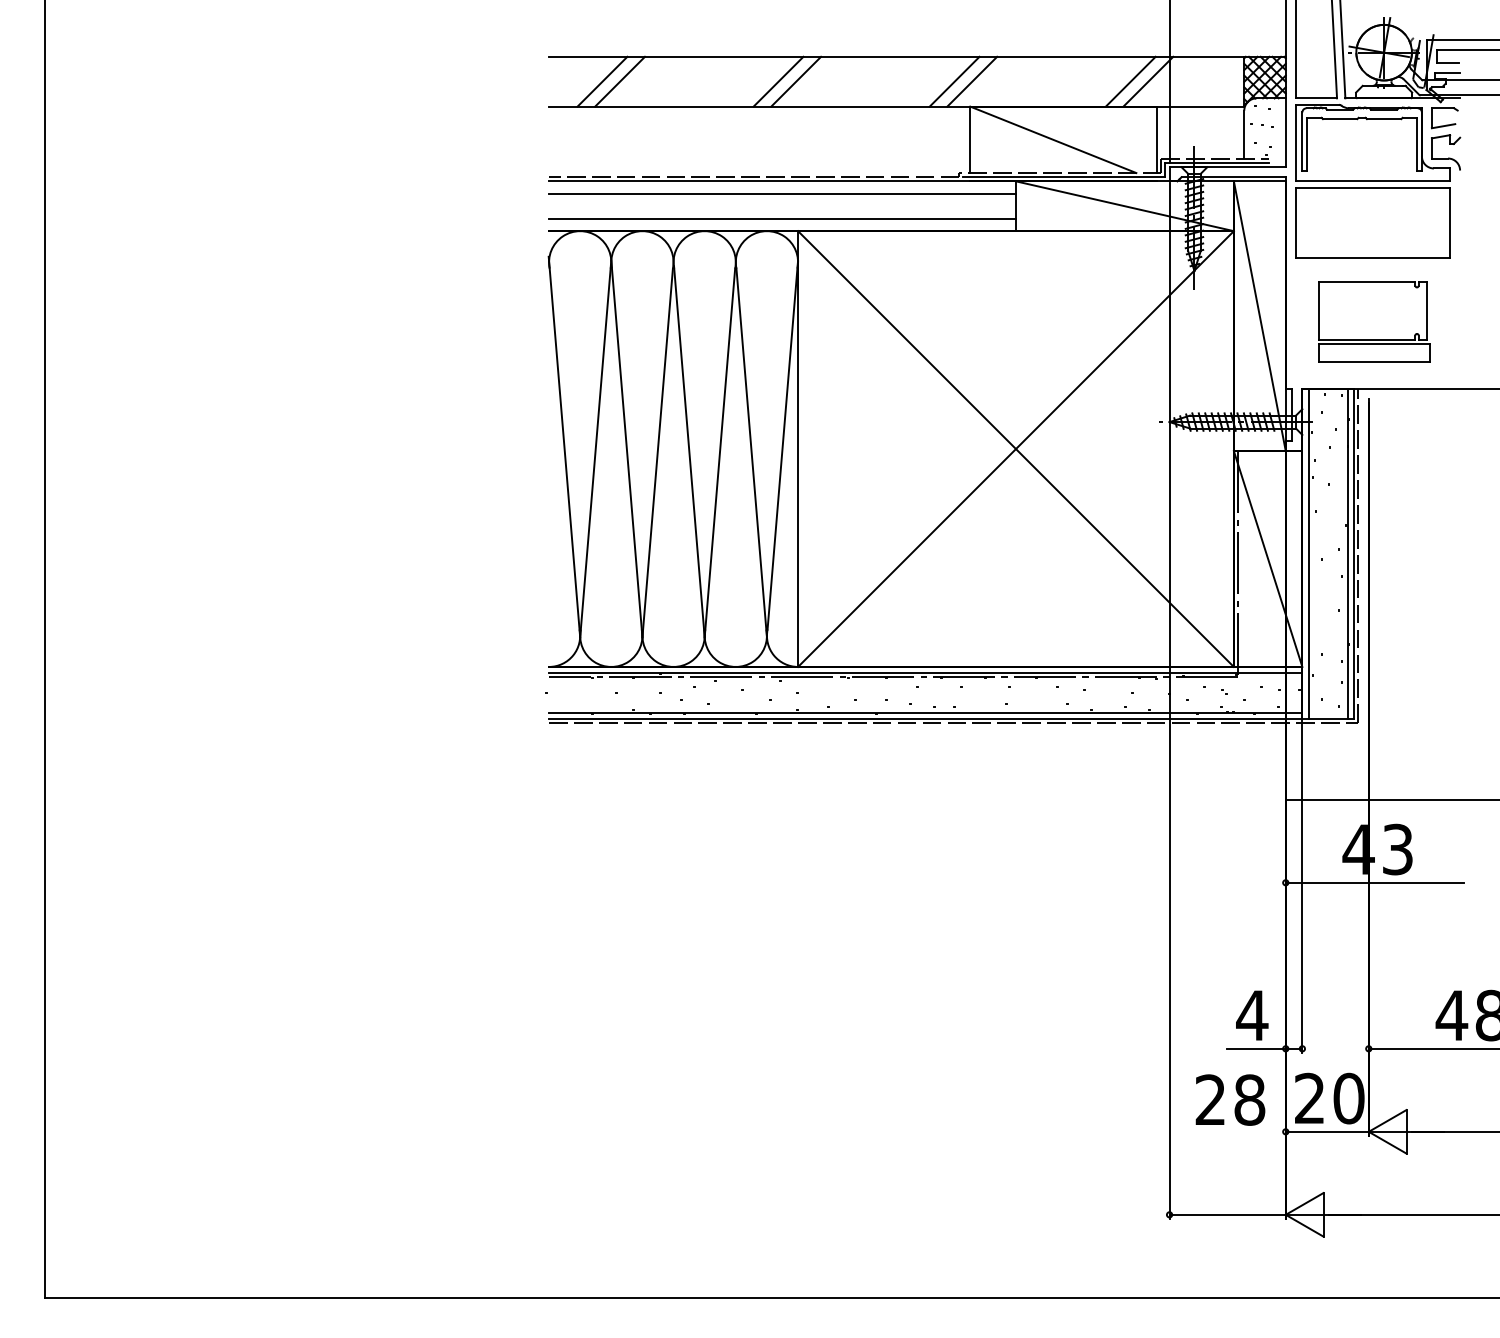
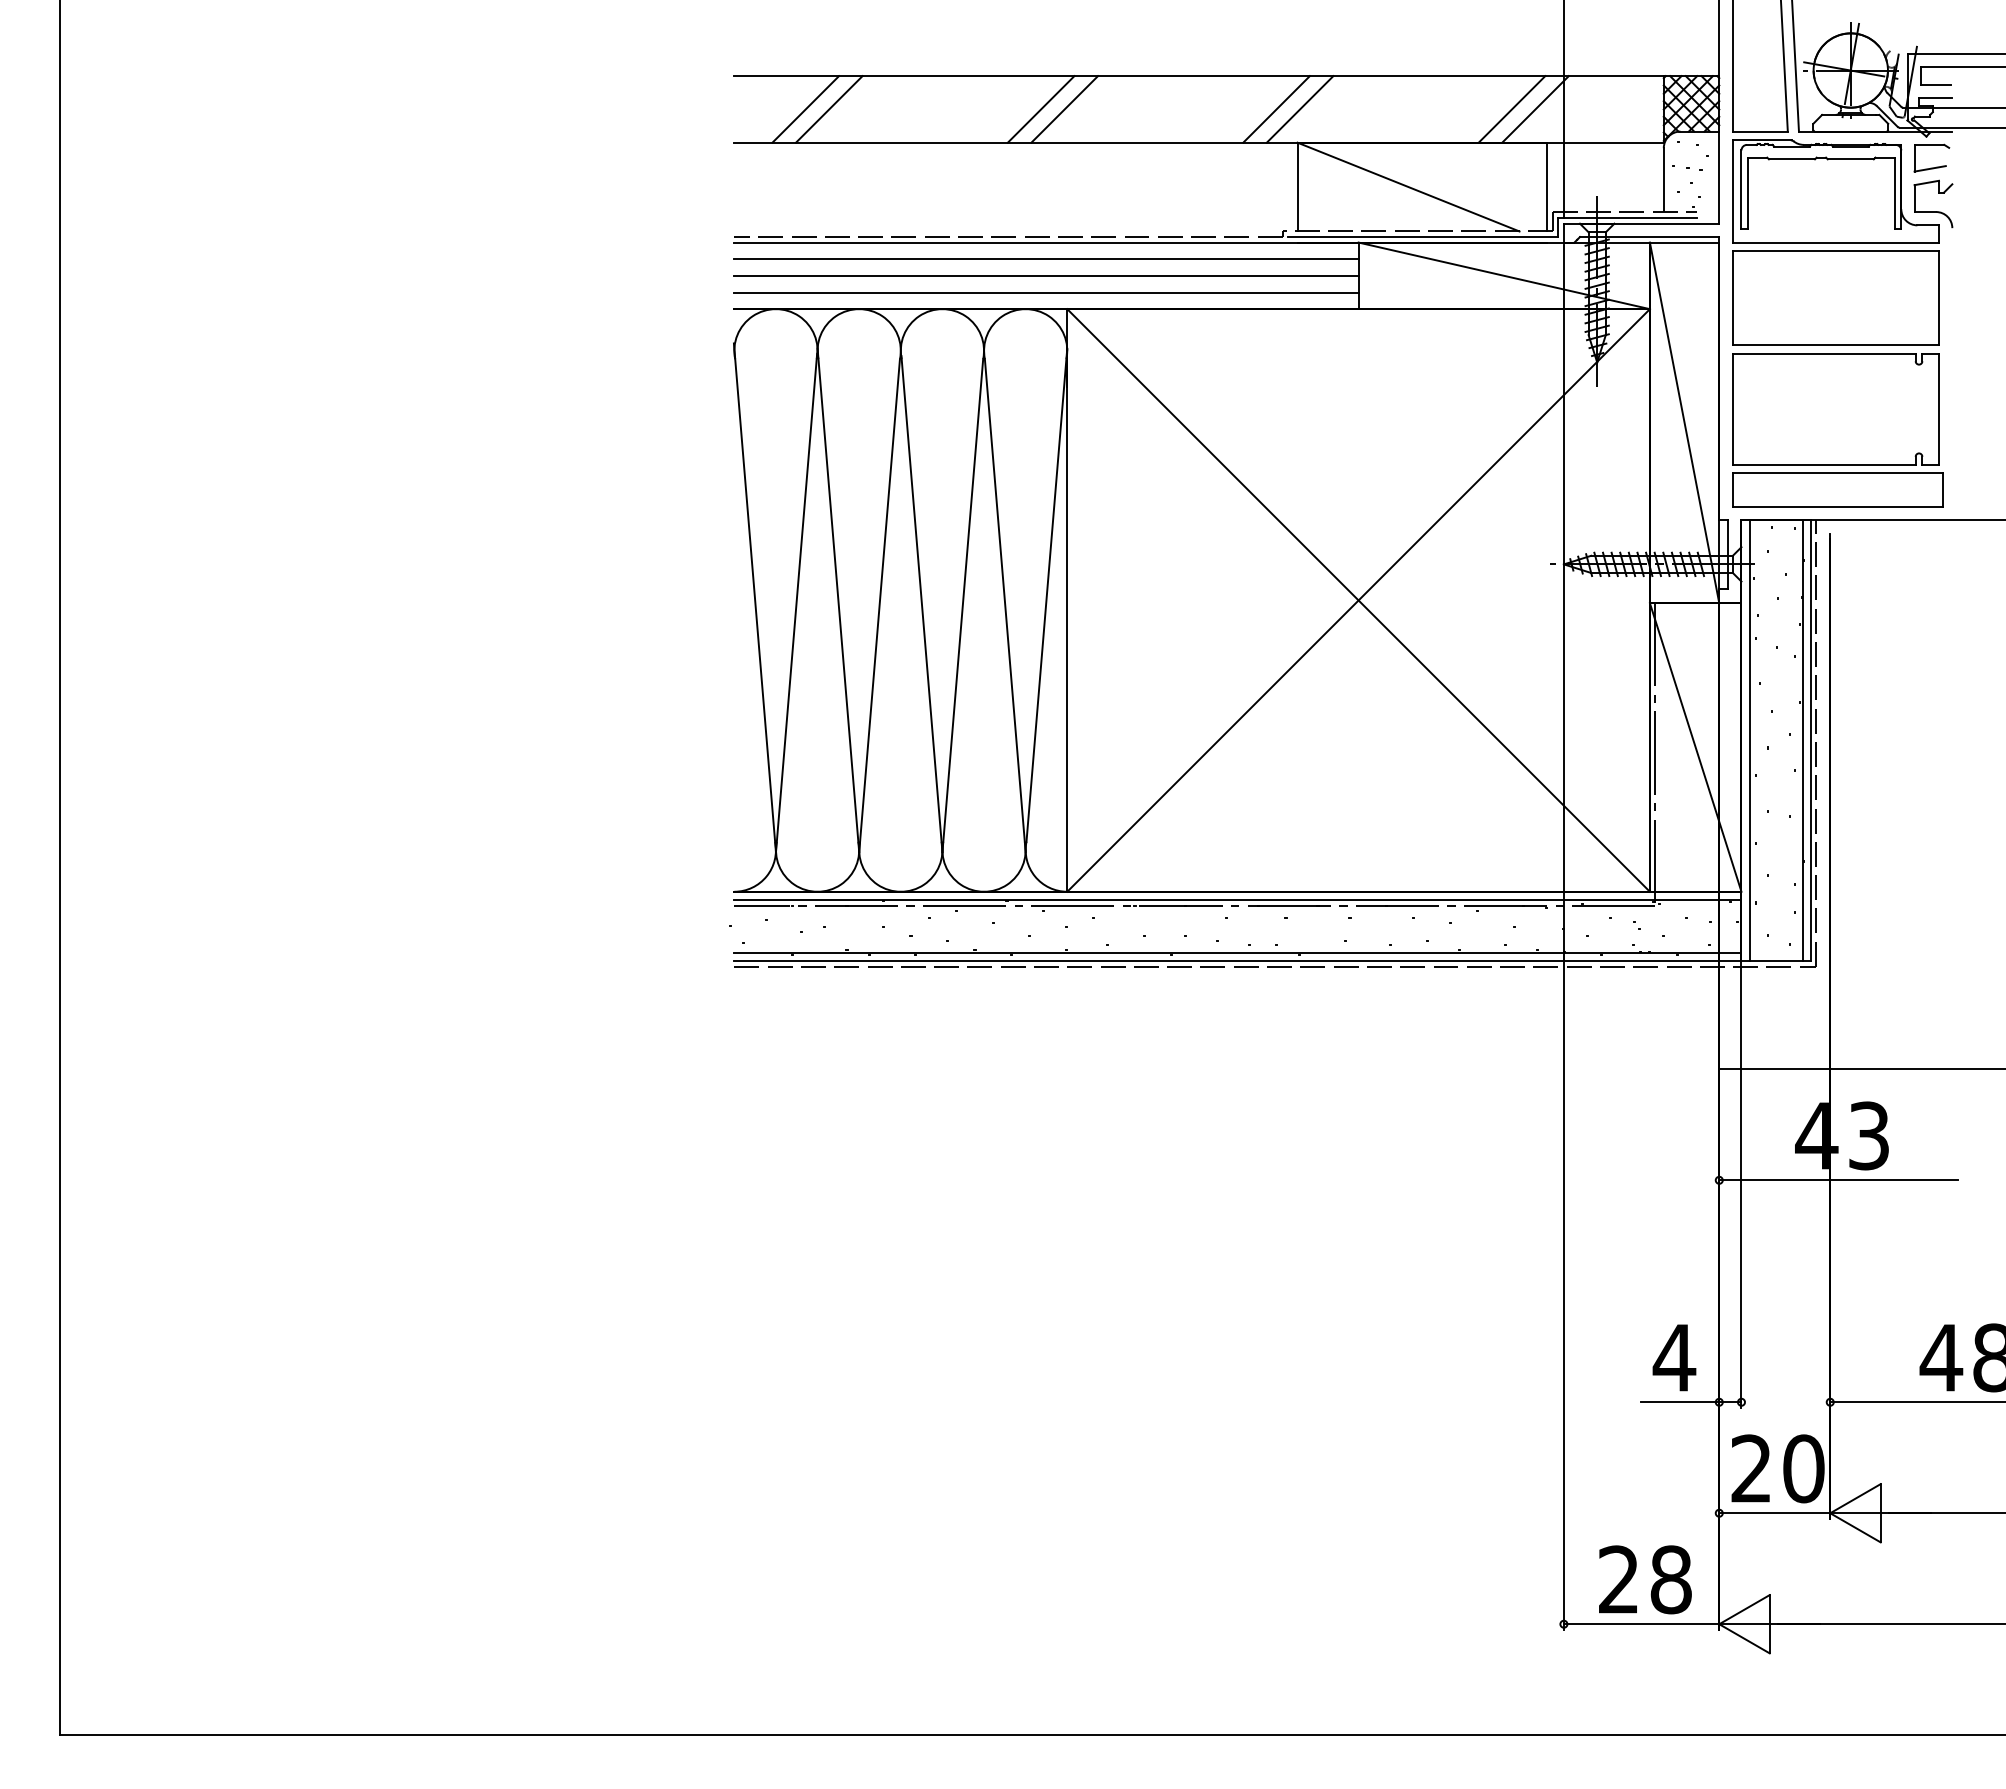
line: (782, 205) -> (1046, 275), added
part: (1374, 321) -> (1837, 430), size x1.43
text: (1230, 1099) -> (1645, 1579), moved

